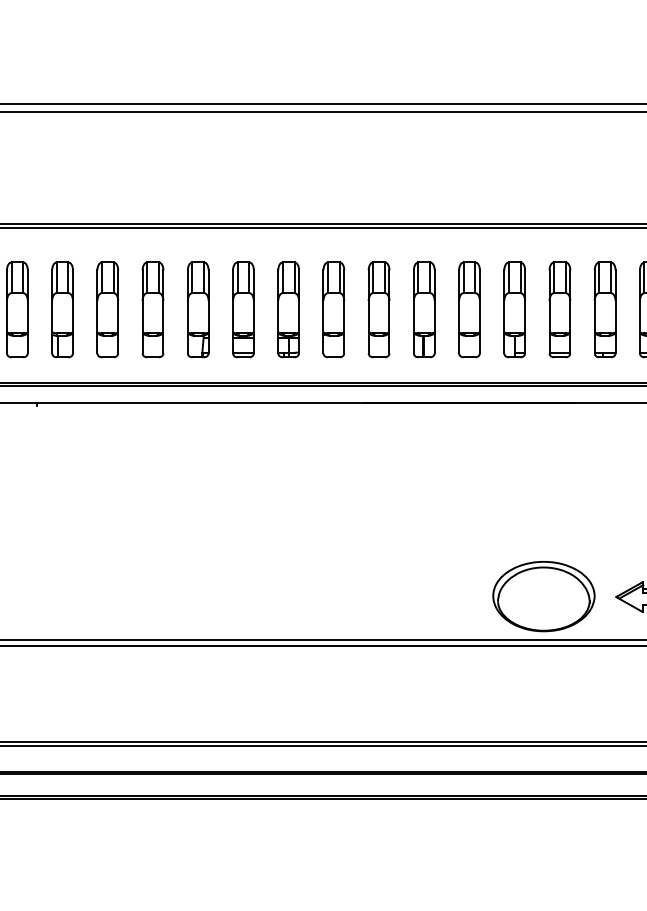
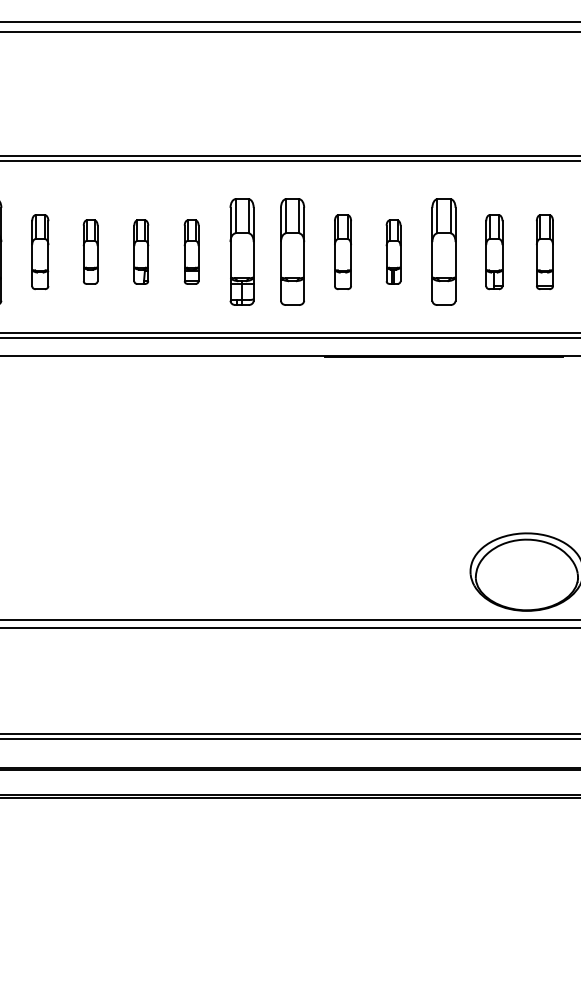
part: (107, 309) -> (39, 251), size x0.7
part: (152, 309) -> (90, 251), size x0.6
part: (198, 309) -> (141, 251), size x0.6
part: (243, 309) -> (191, 251), size x0.6
part: (378, 309) -> (342, 251), size x0.7
part: (424, 309) -> (393, 251), size x0.6
part: (514, 309) -> (494, 251), size x0.7
part: (559, 309) -> (544, 251), size x0.7

